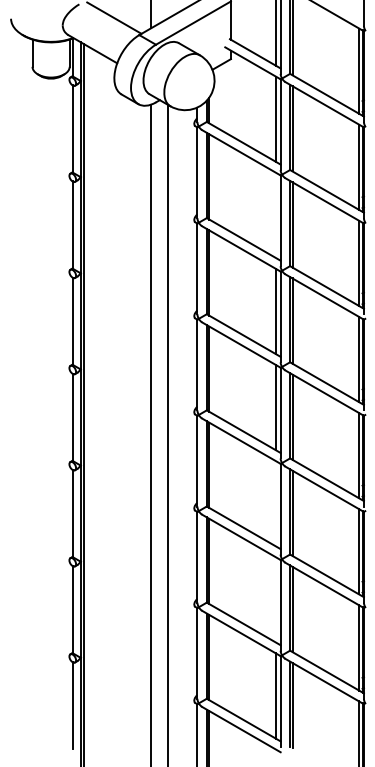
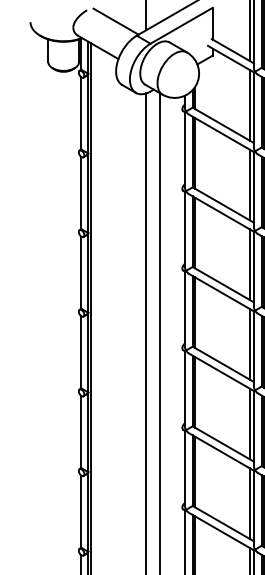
line: (275, 214) -> (249, 184), added
line: (275, 503) -> (249, 423), added
line: (275, 599) -> (249, 503), added

